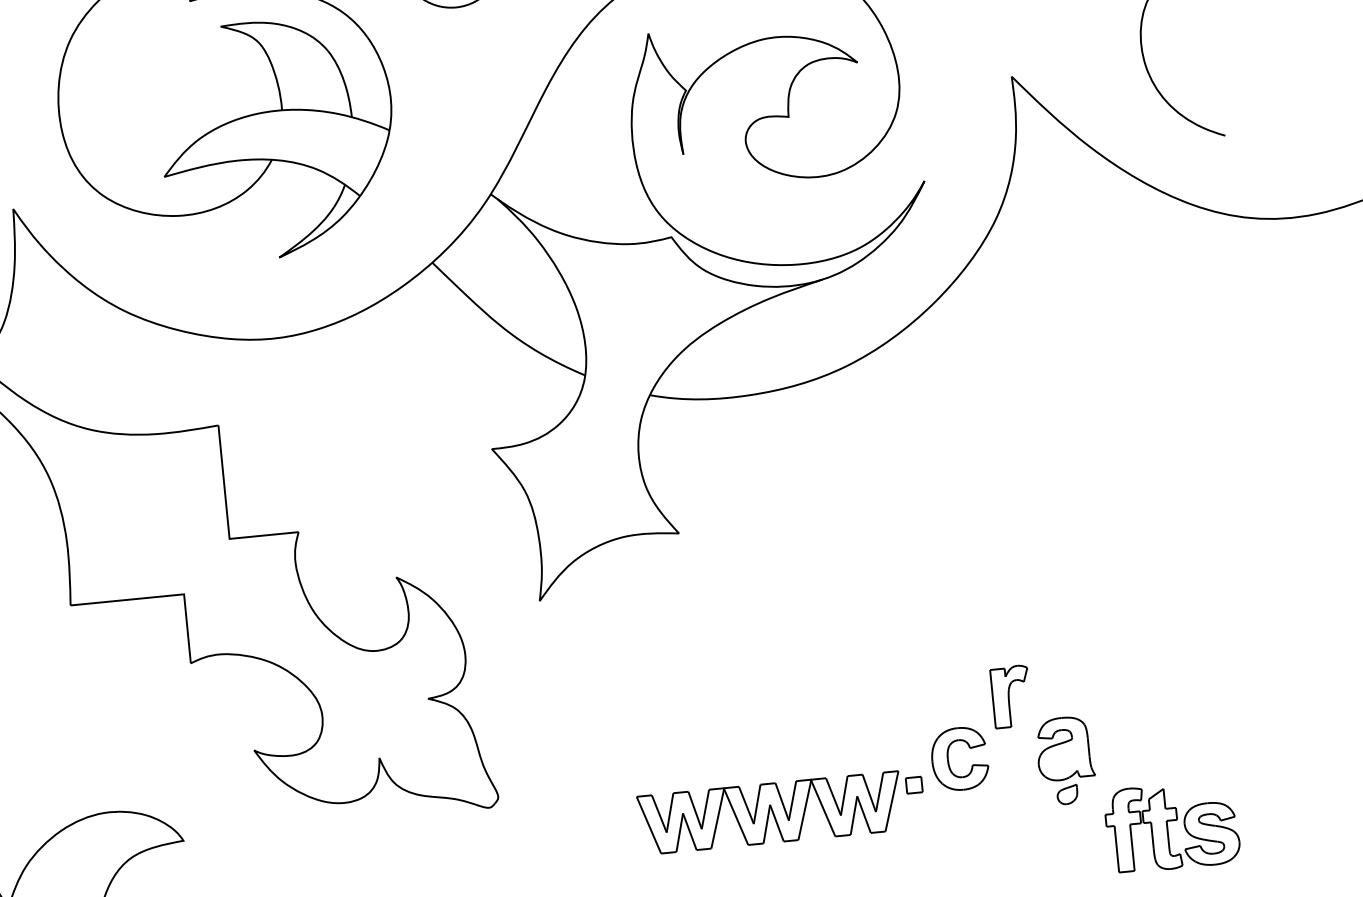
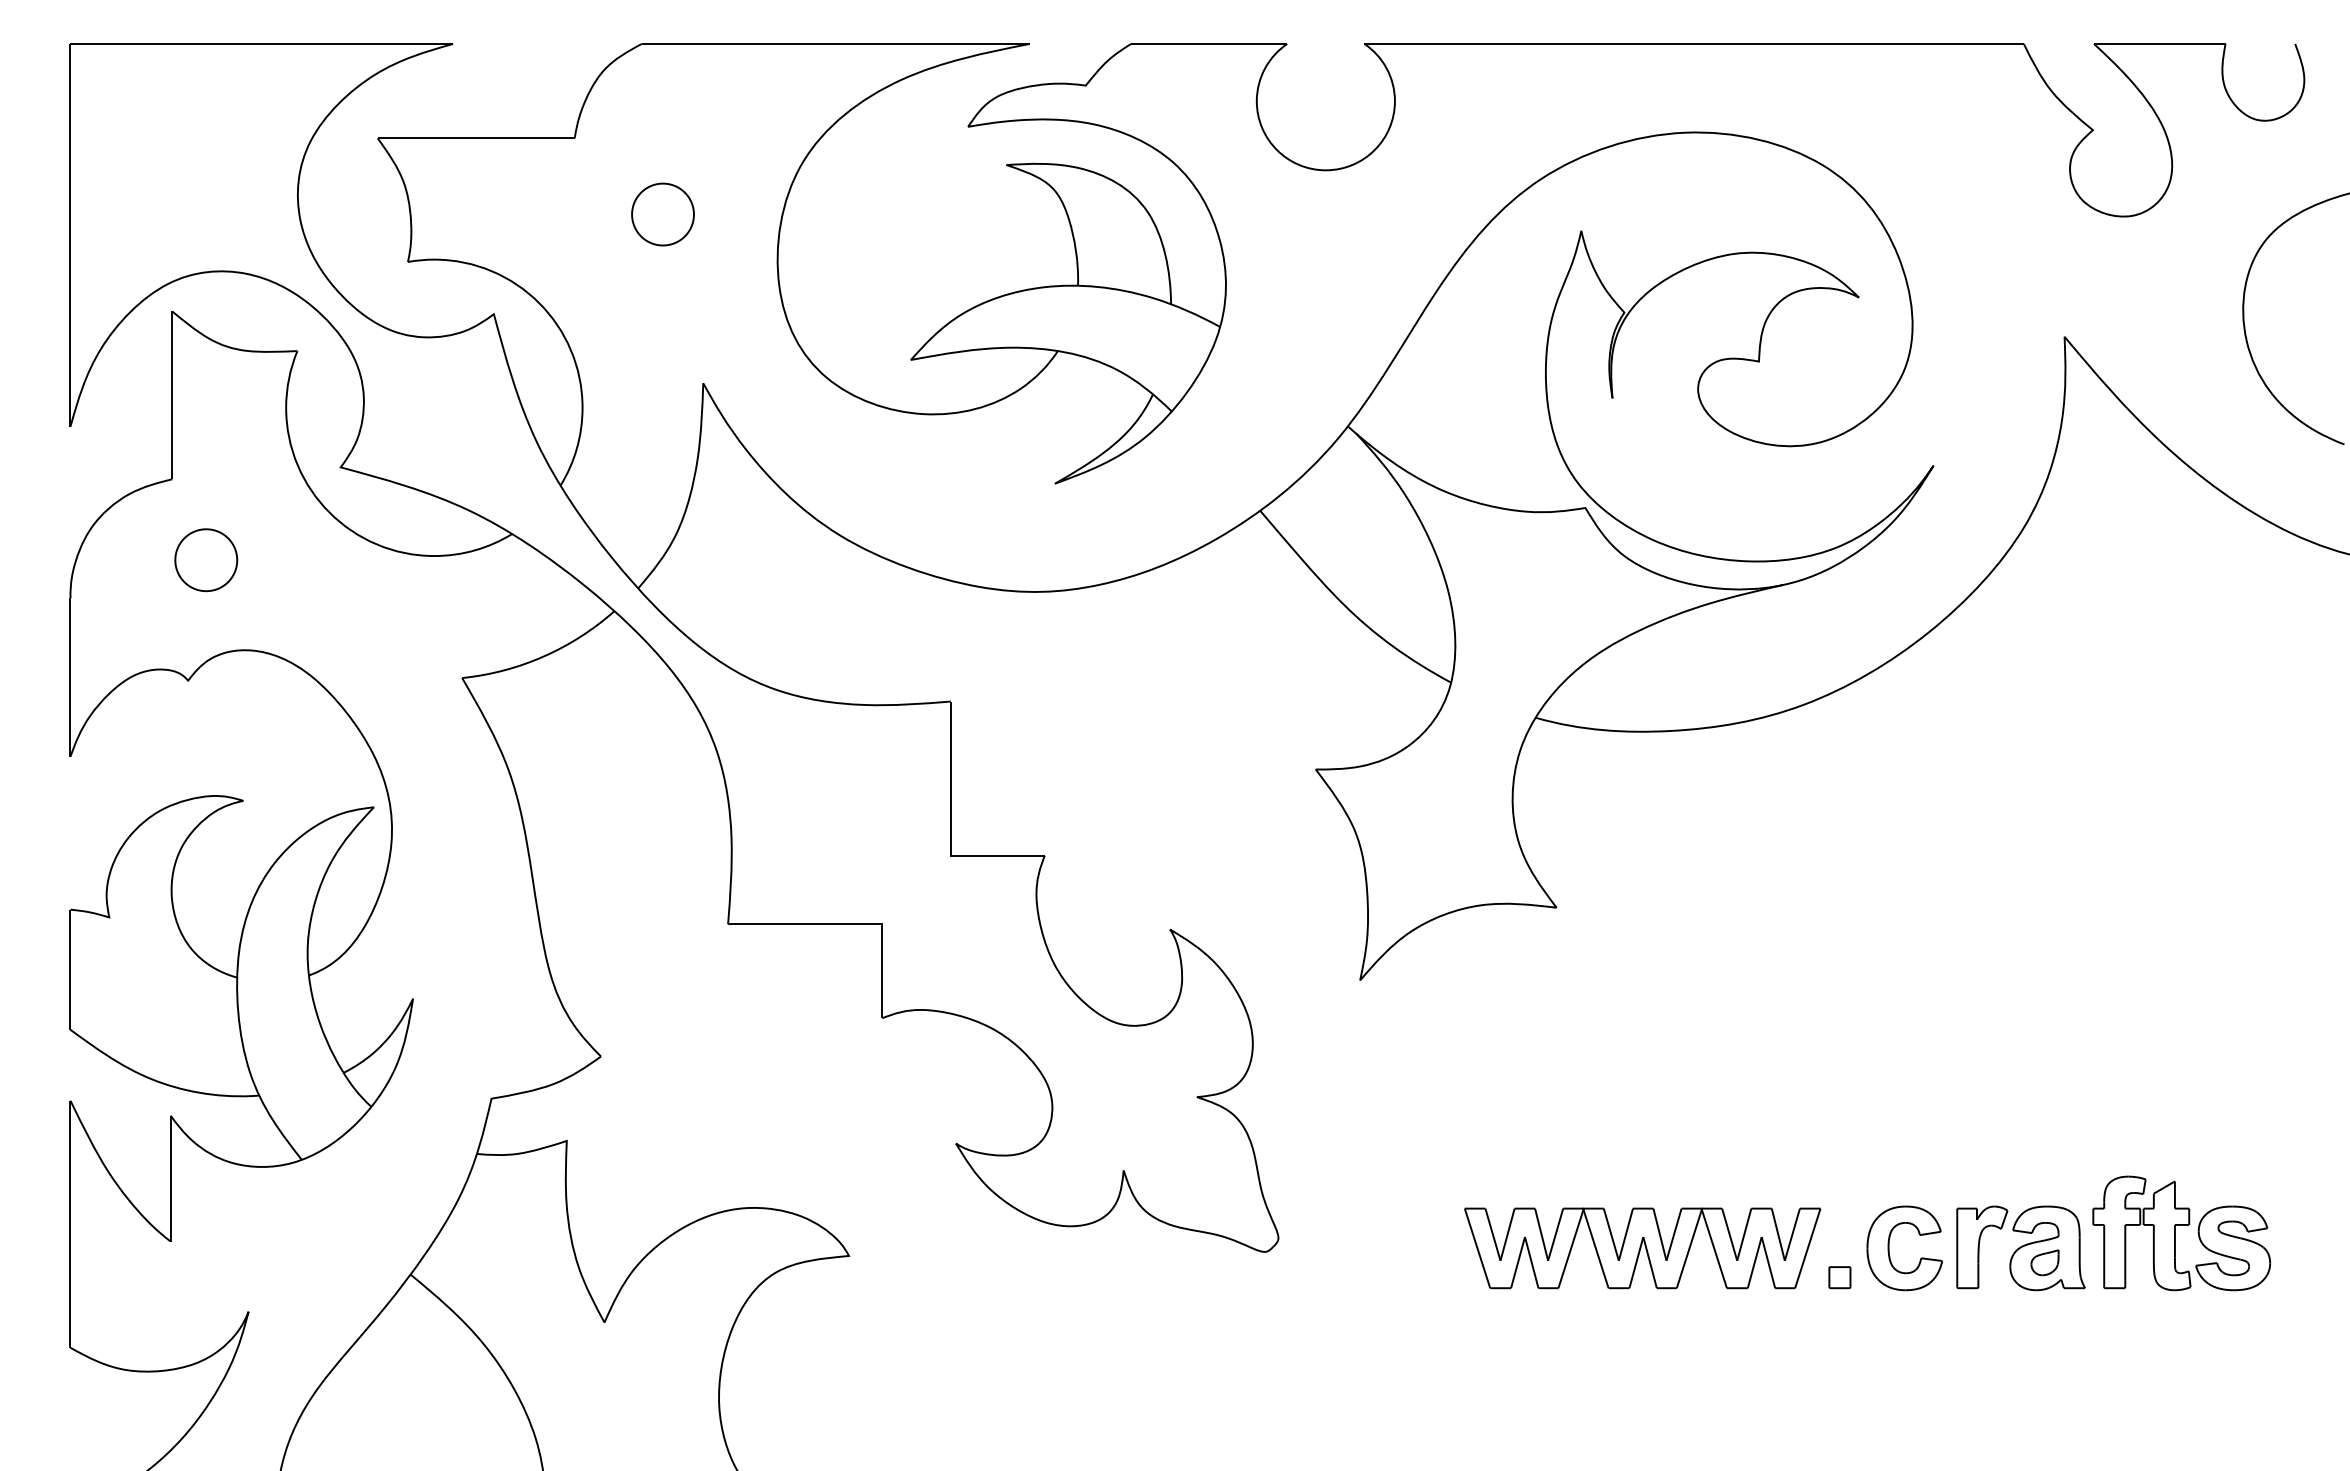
part: (1011, 696) -> (1982, 1247), moved
part: (1067, 794) -> (2044, 1262), moved
part: (770, 813) -> (1642, 1248), moved
part: (1172, 826) -> (2181, 1233), moved

